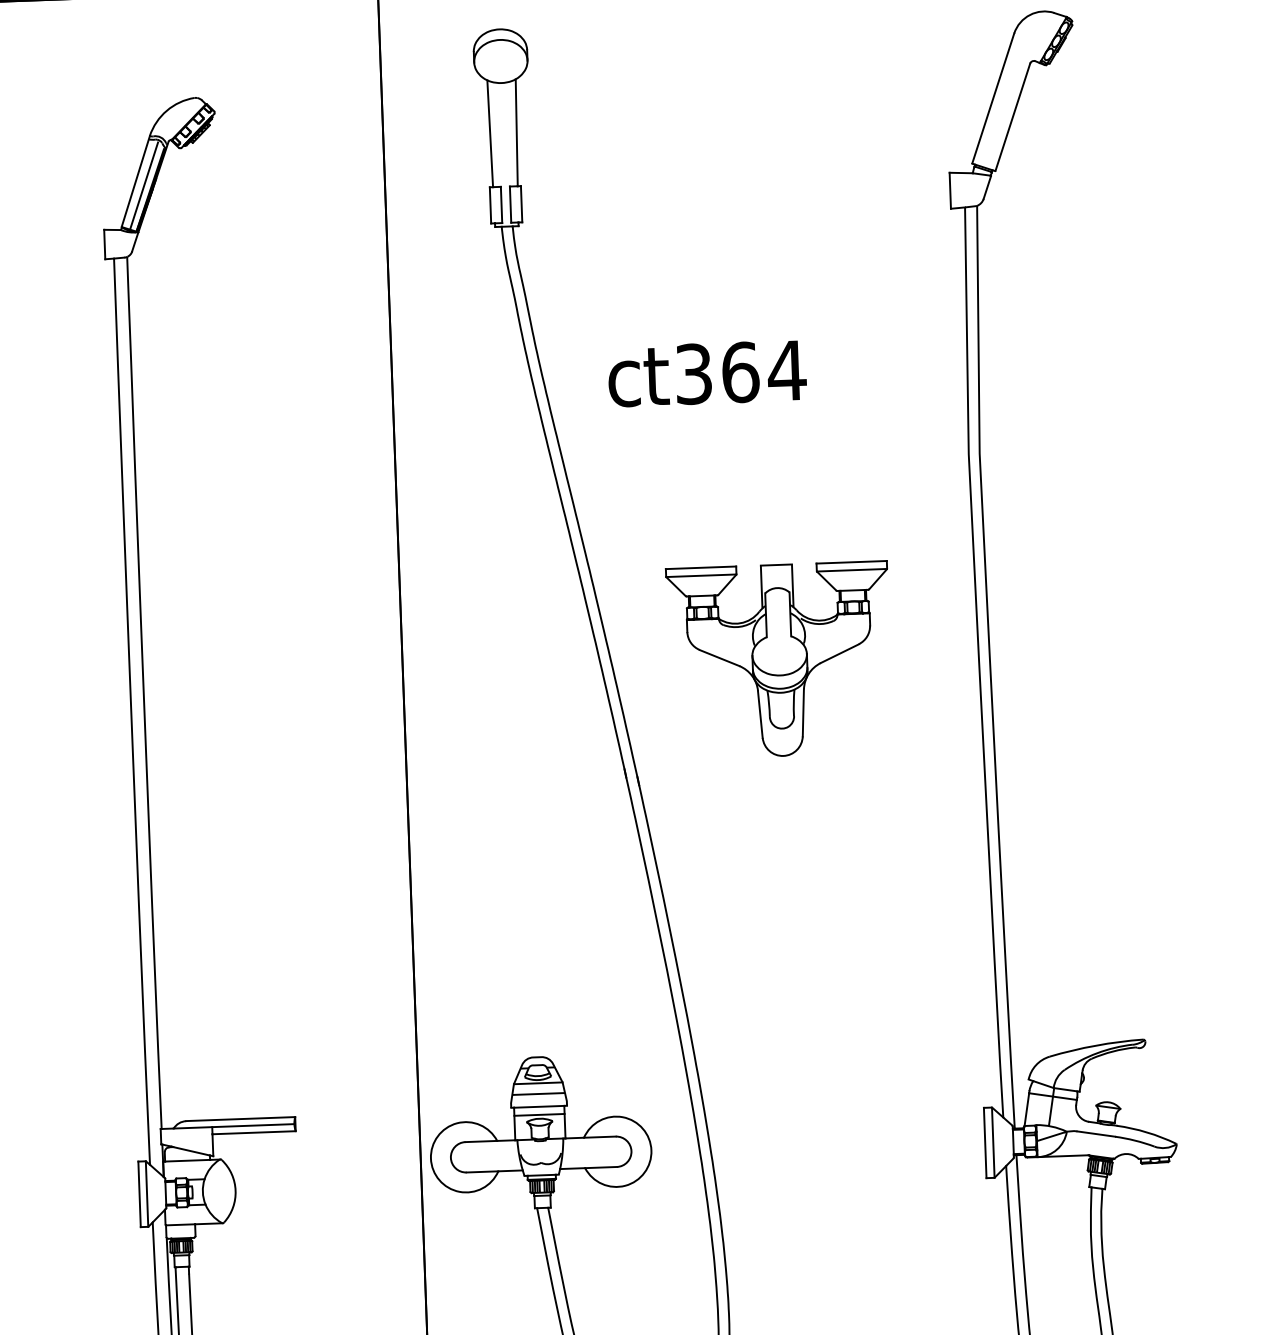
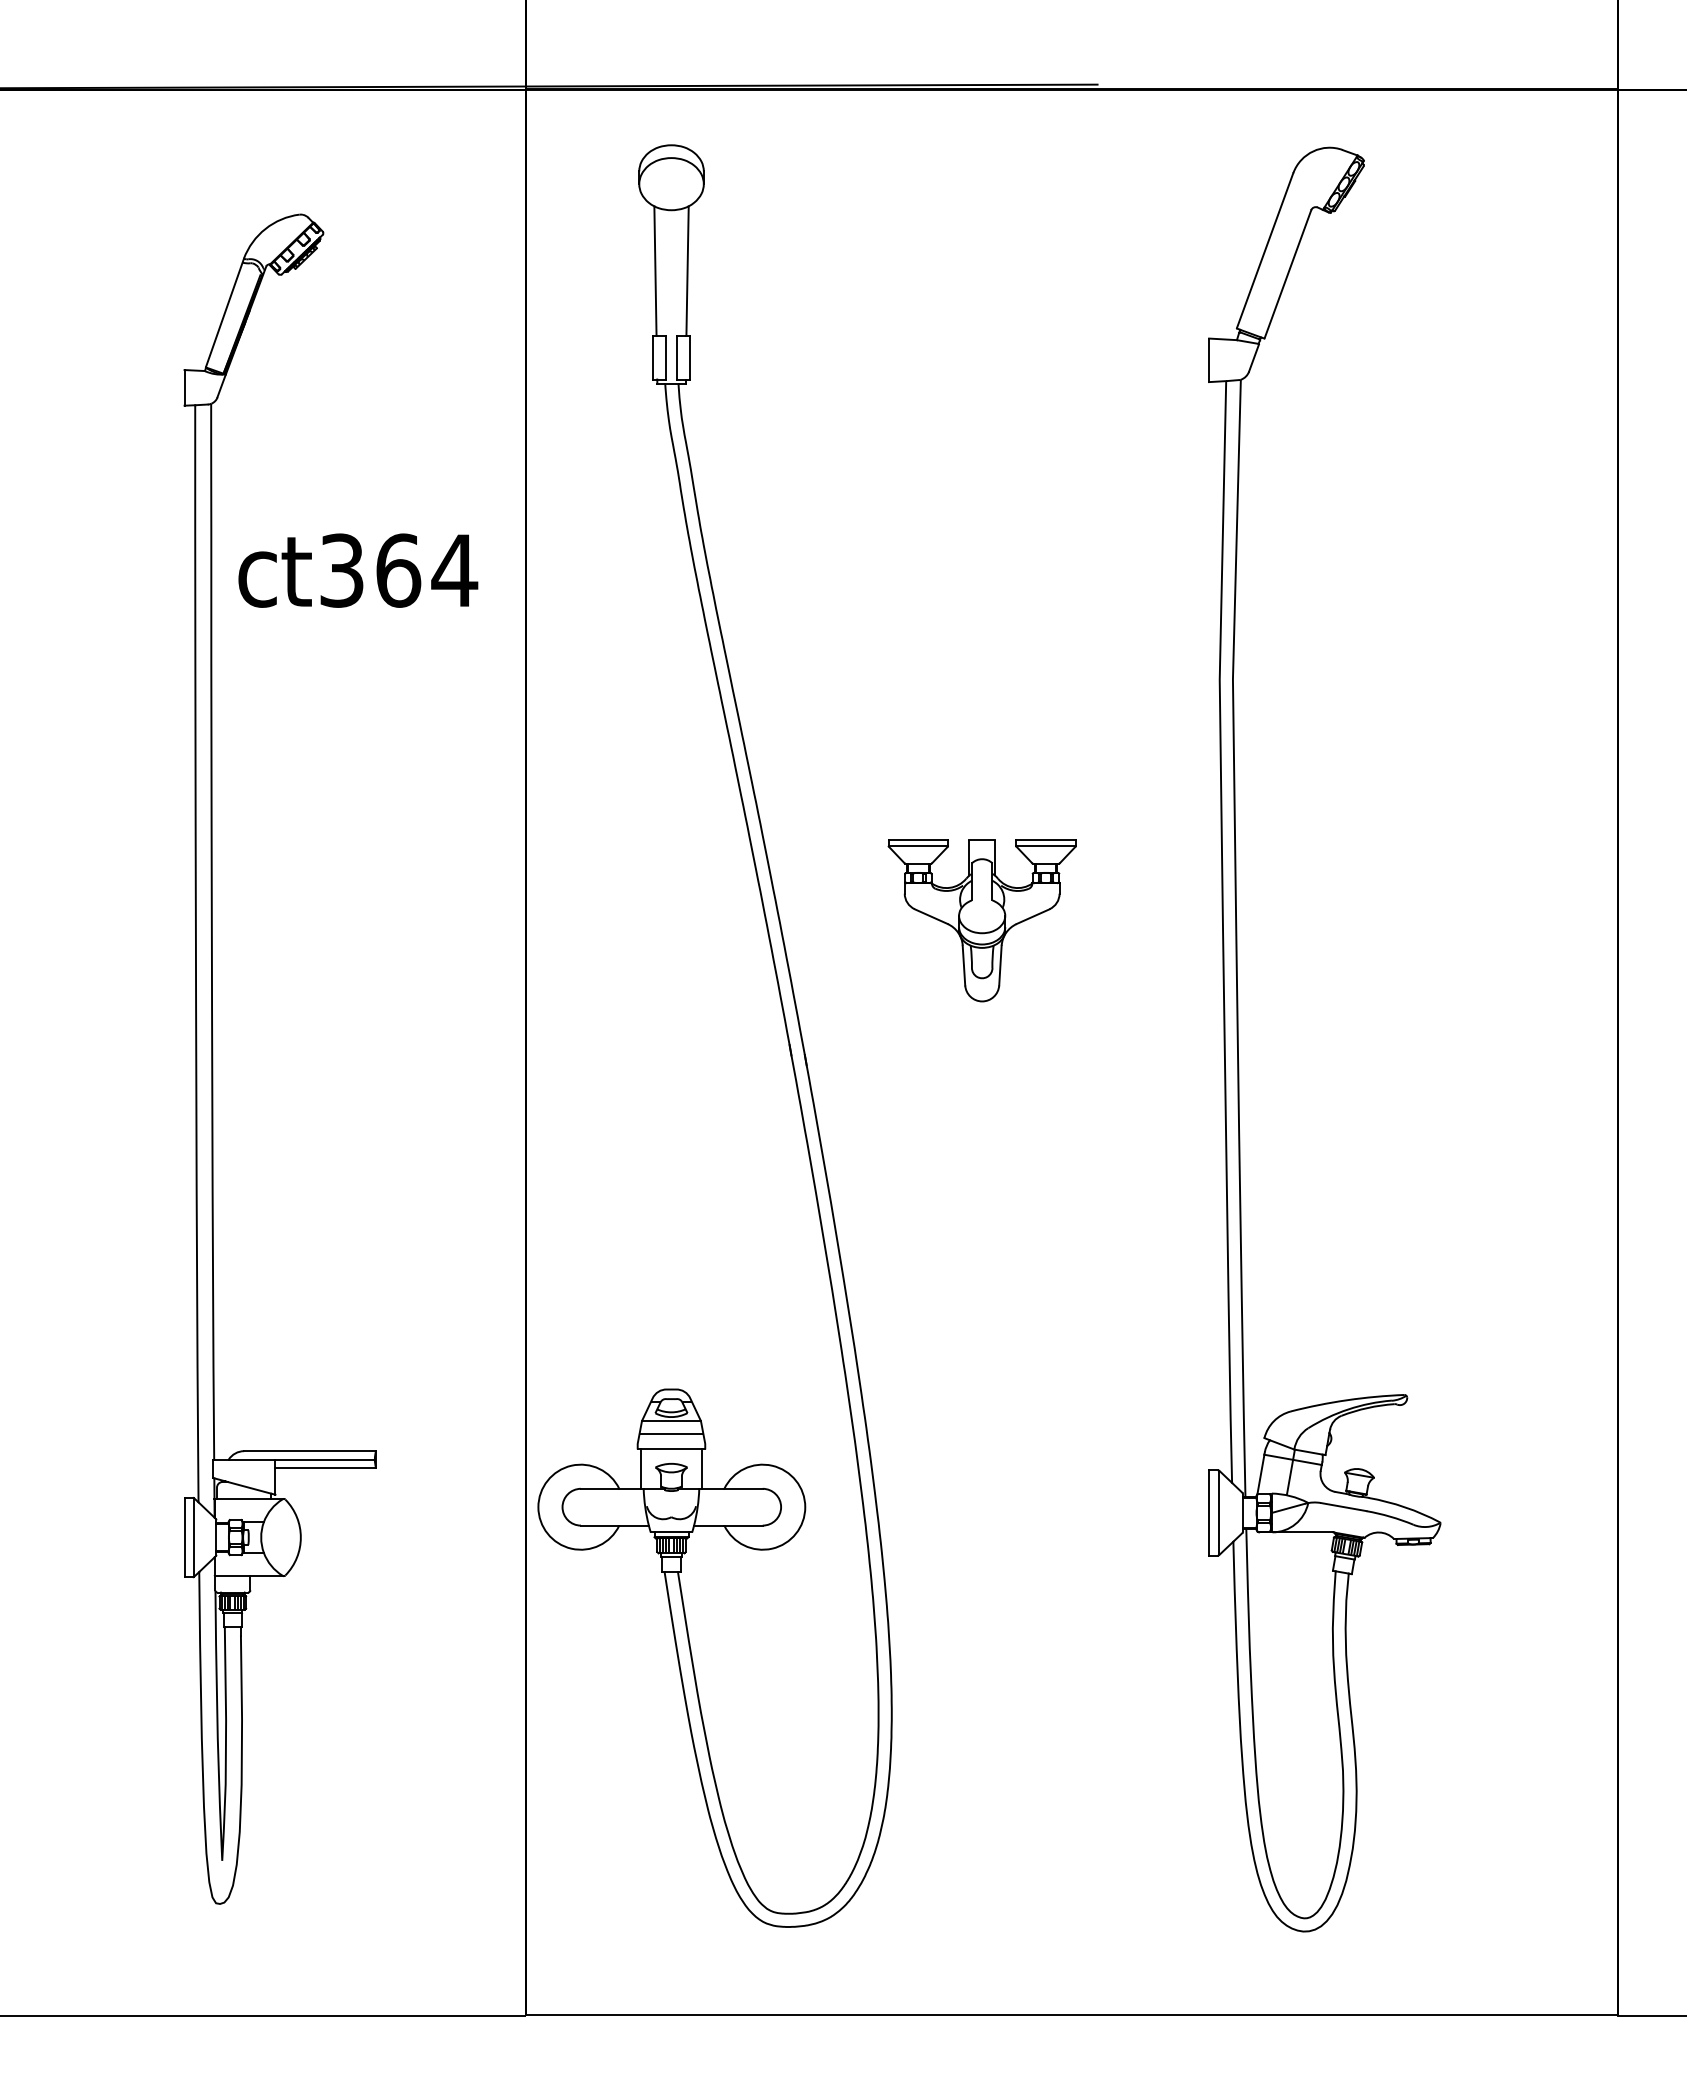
line: (143, 186) -> (234, 319), removed
text: (707, 373) -> (358, 570), moved
part: (779, 660) -> (981, 920), size x0.7
line: (539, 1115) -> (671, 1459), removed

